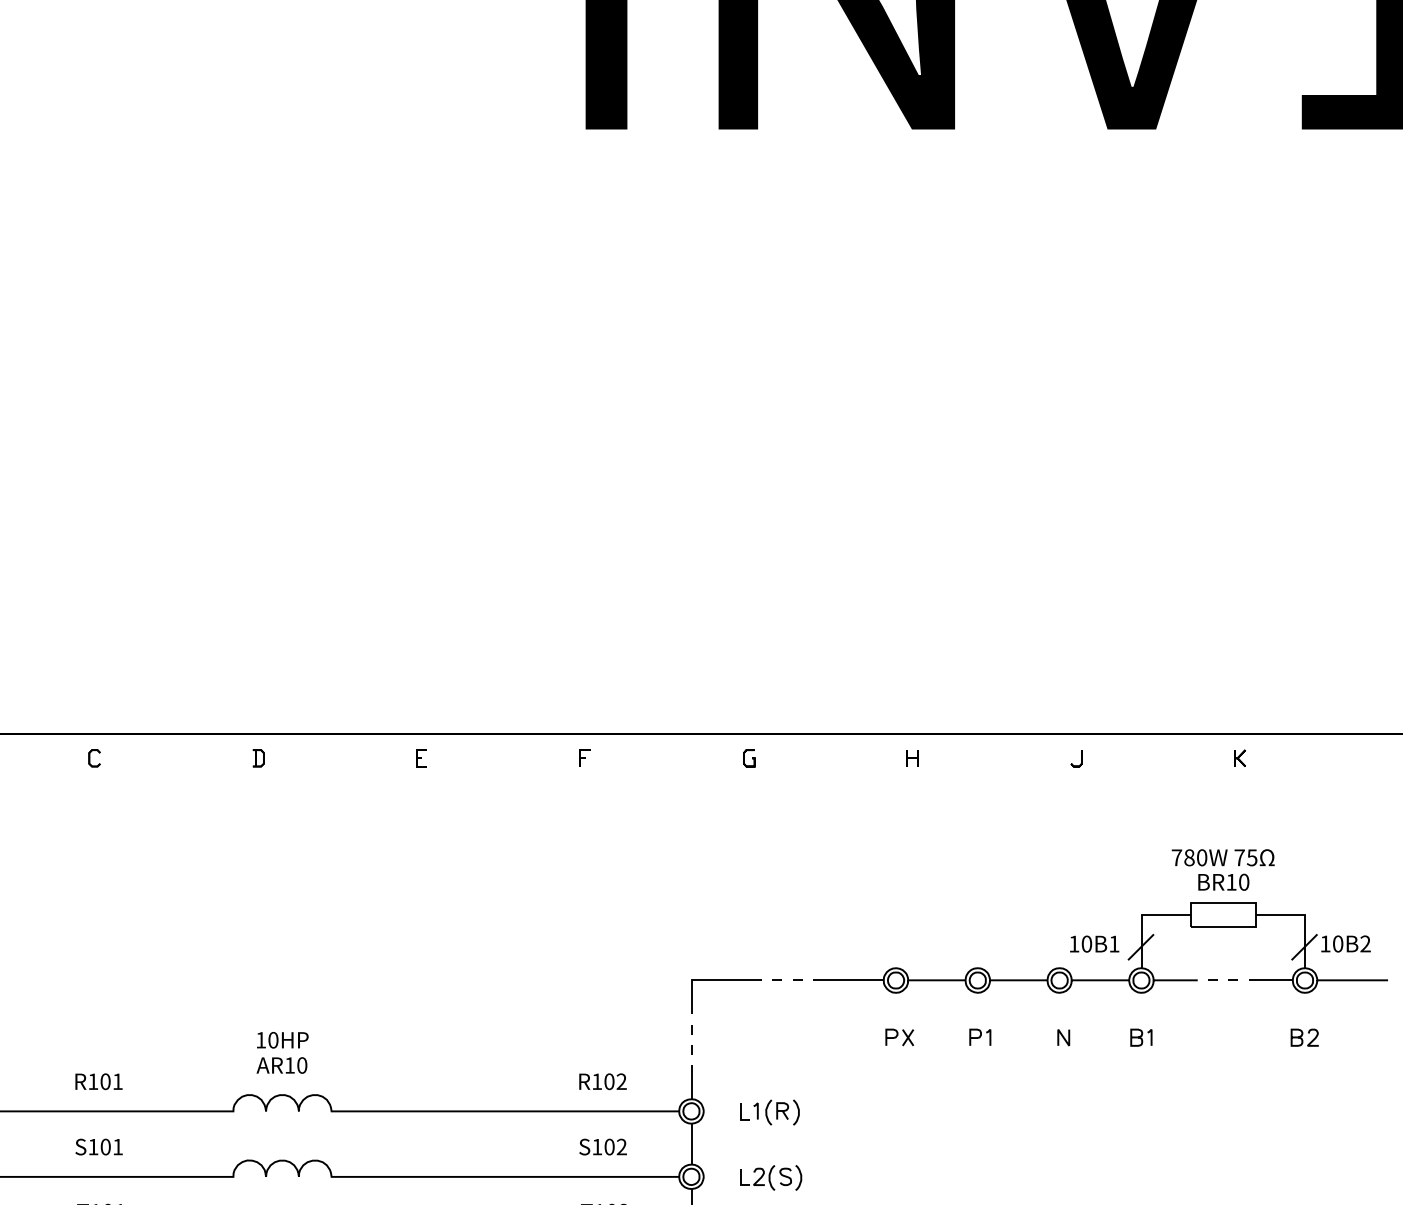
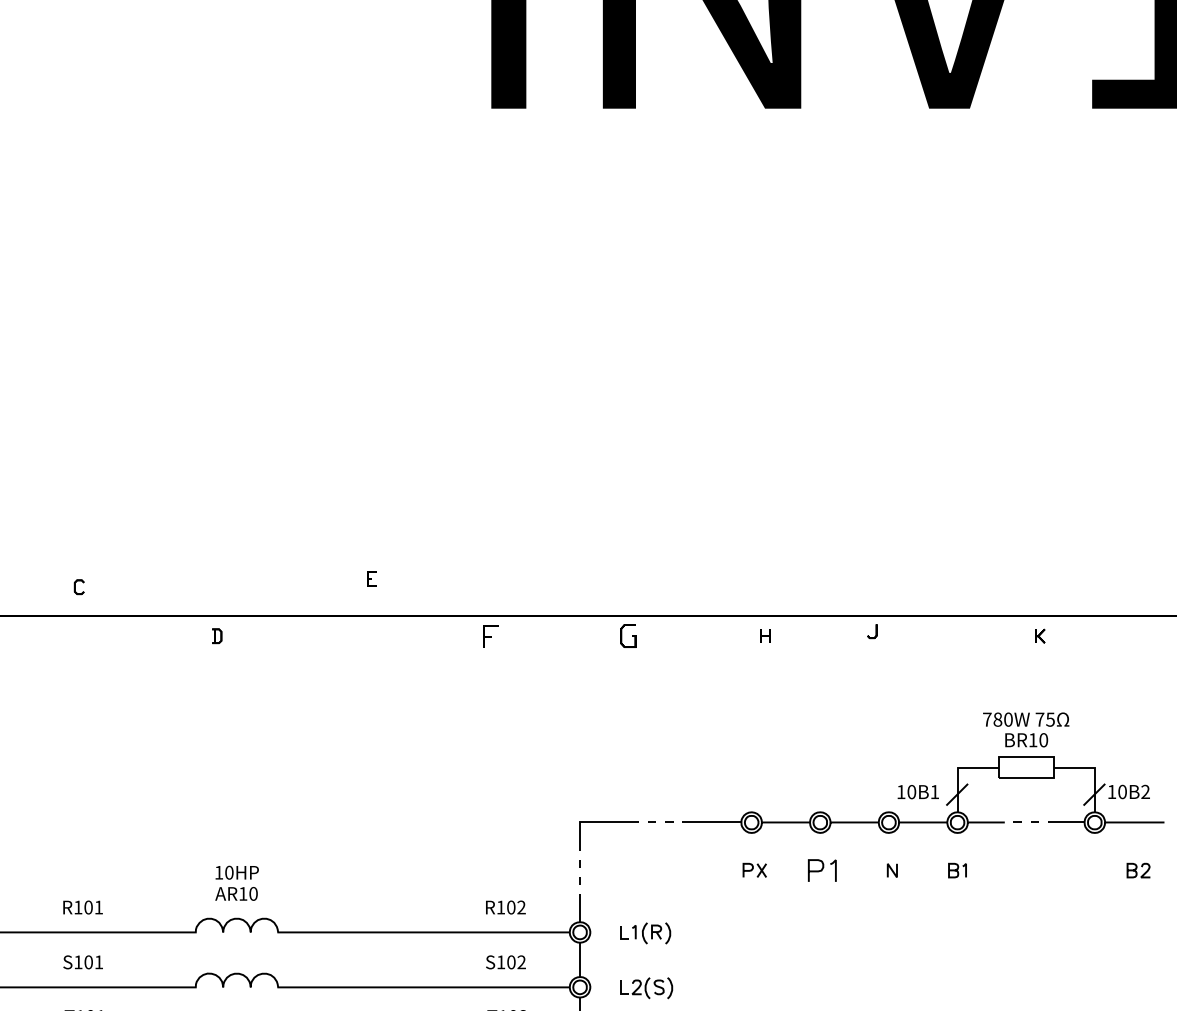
part: (421, 757) -> (371, 578), moved
part: (584, 757) -> (490, 635), size x1.6
part: (93, 758) -> (78, 587), moved
part: (749, 758) -> (628, 636), size x1.6
part: (1076, 758) -> (872, 631), moved
part: (980, 1036) -> (822, 869), size x1.6
part: (1304, 1037) -> (1138, 870), moved

